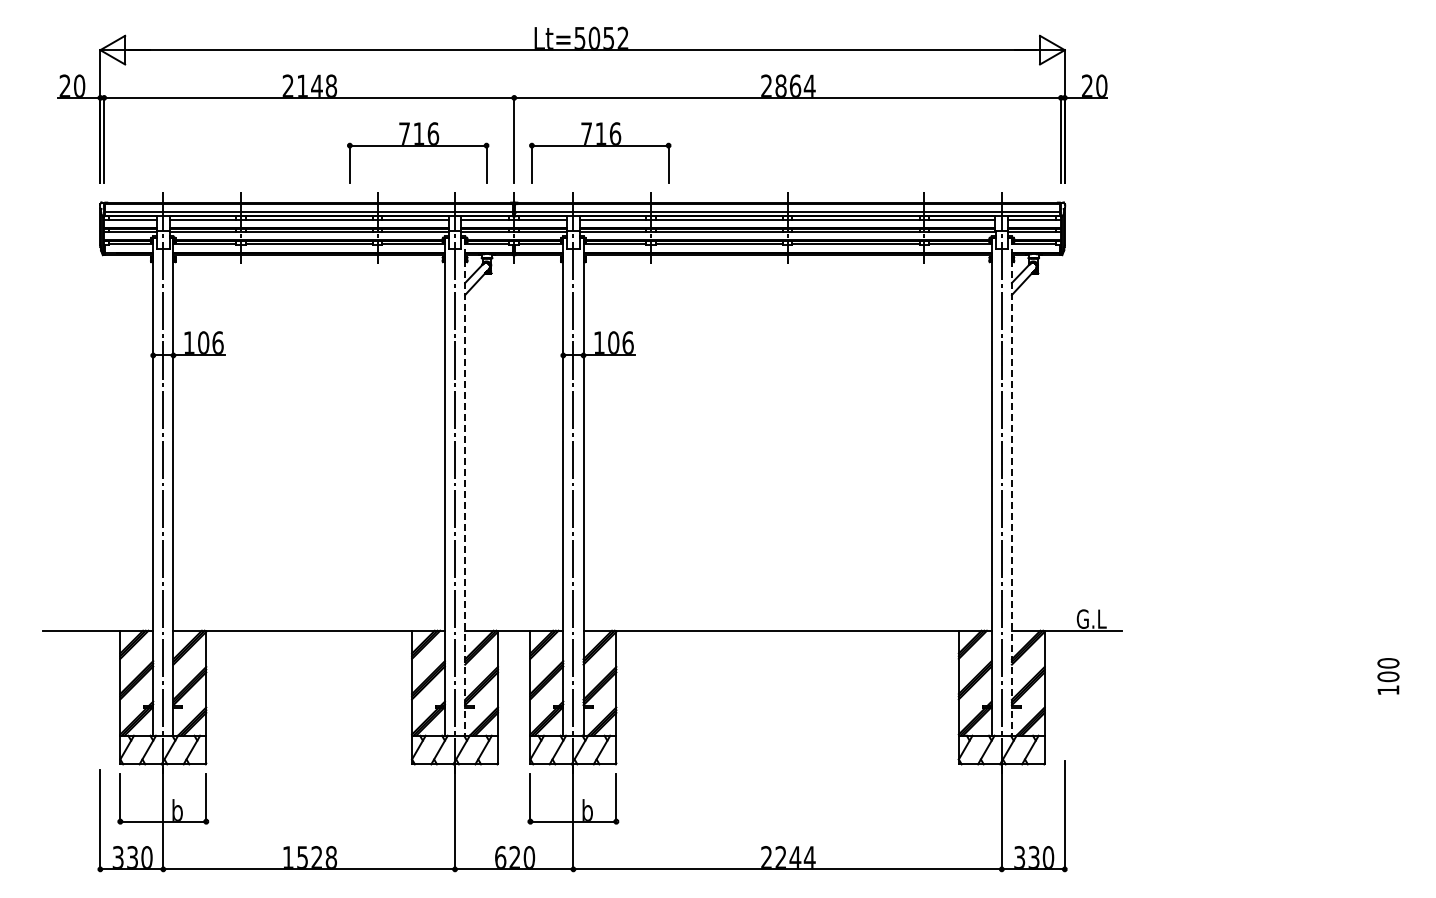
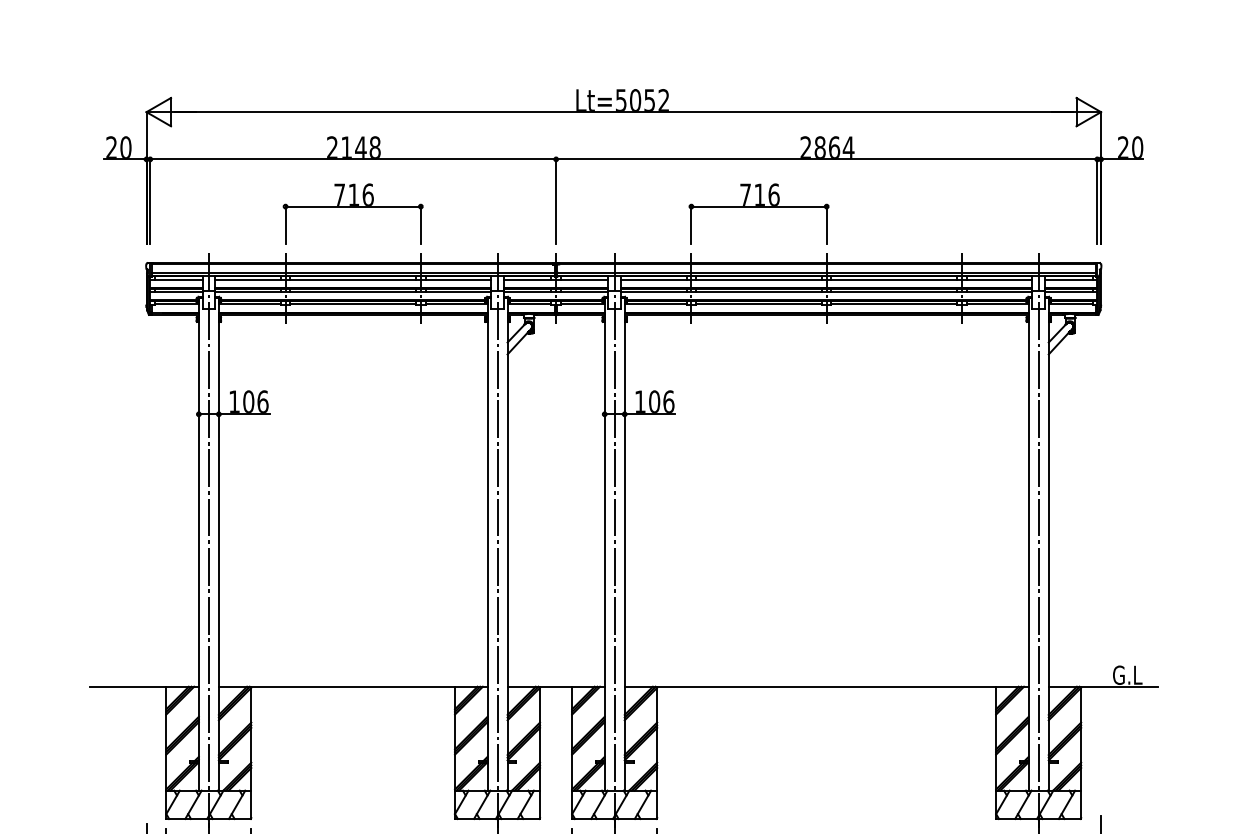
part: (418, 152) -> (353, 213), moved
part: (600, 152) -> (759, 213), moved
line: (465, 487) -> (507, 544), dashed -> solid
line: (1011, 487) -> (1048, 544), dashed -> solid

